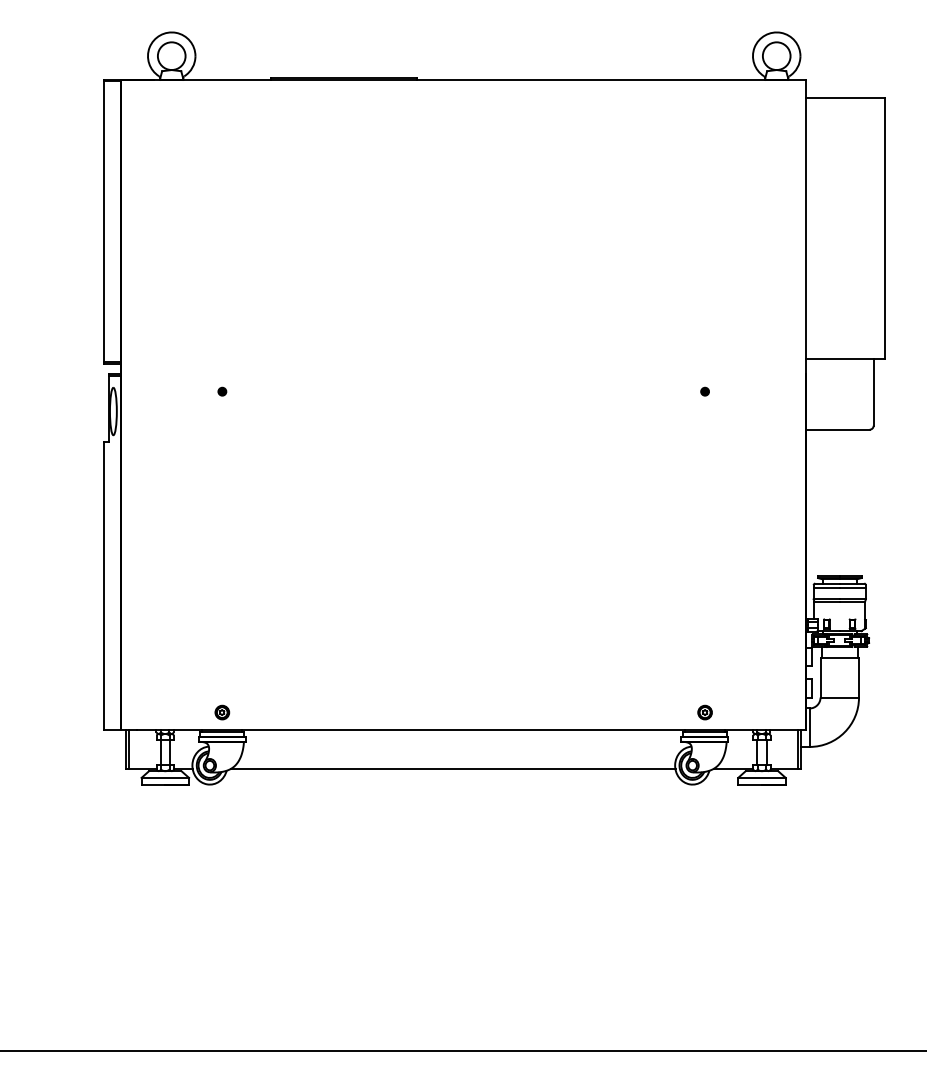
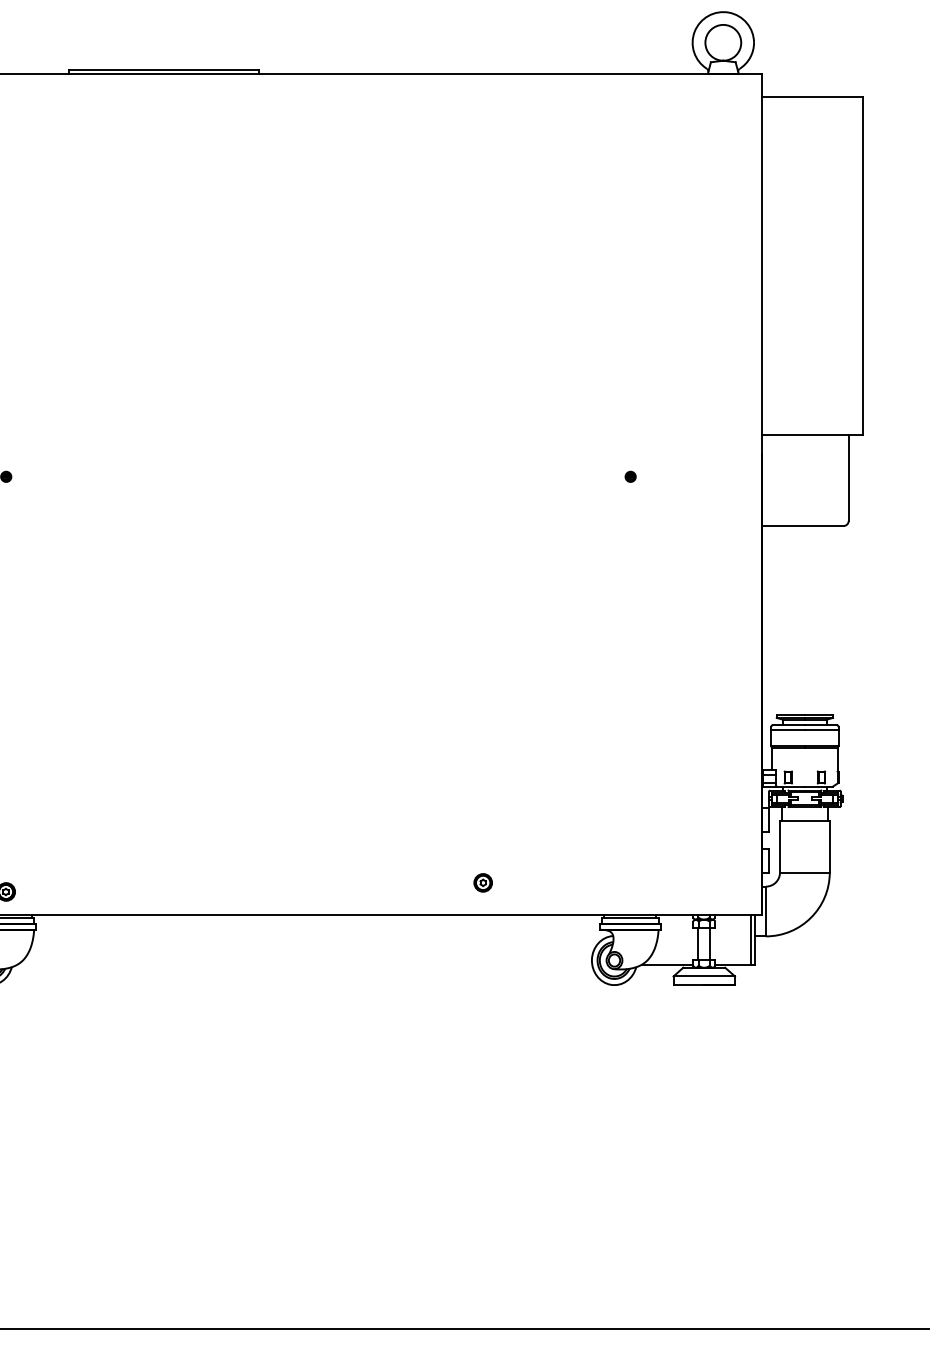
part: (704, 712) -> (482, 882), moved
line: (453, 768) -> (305, 964), removed

